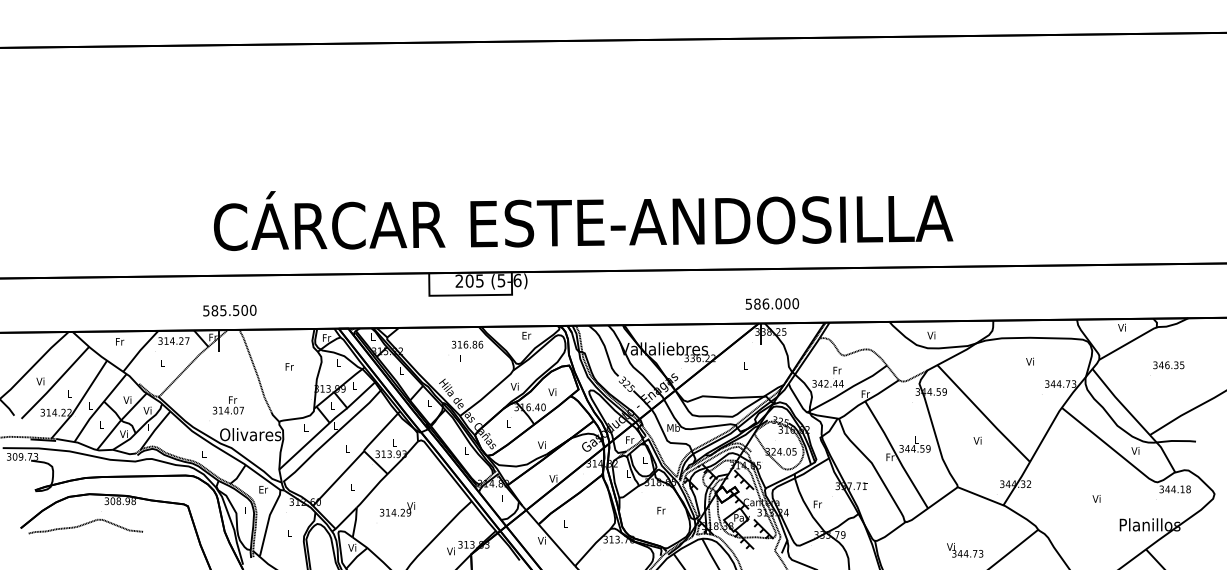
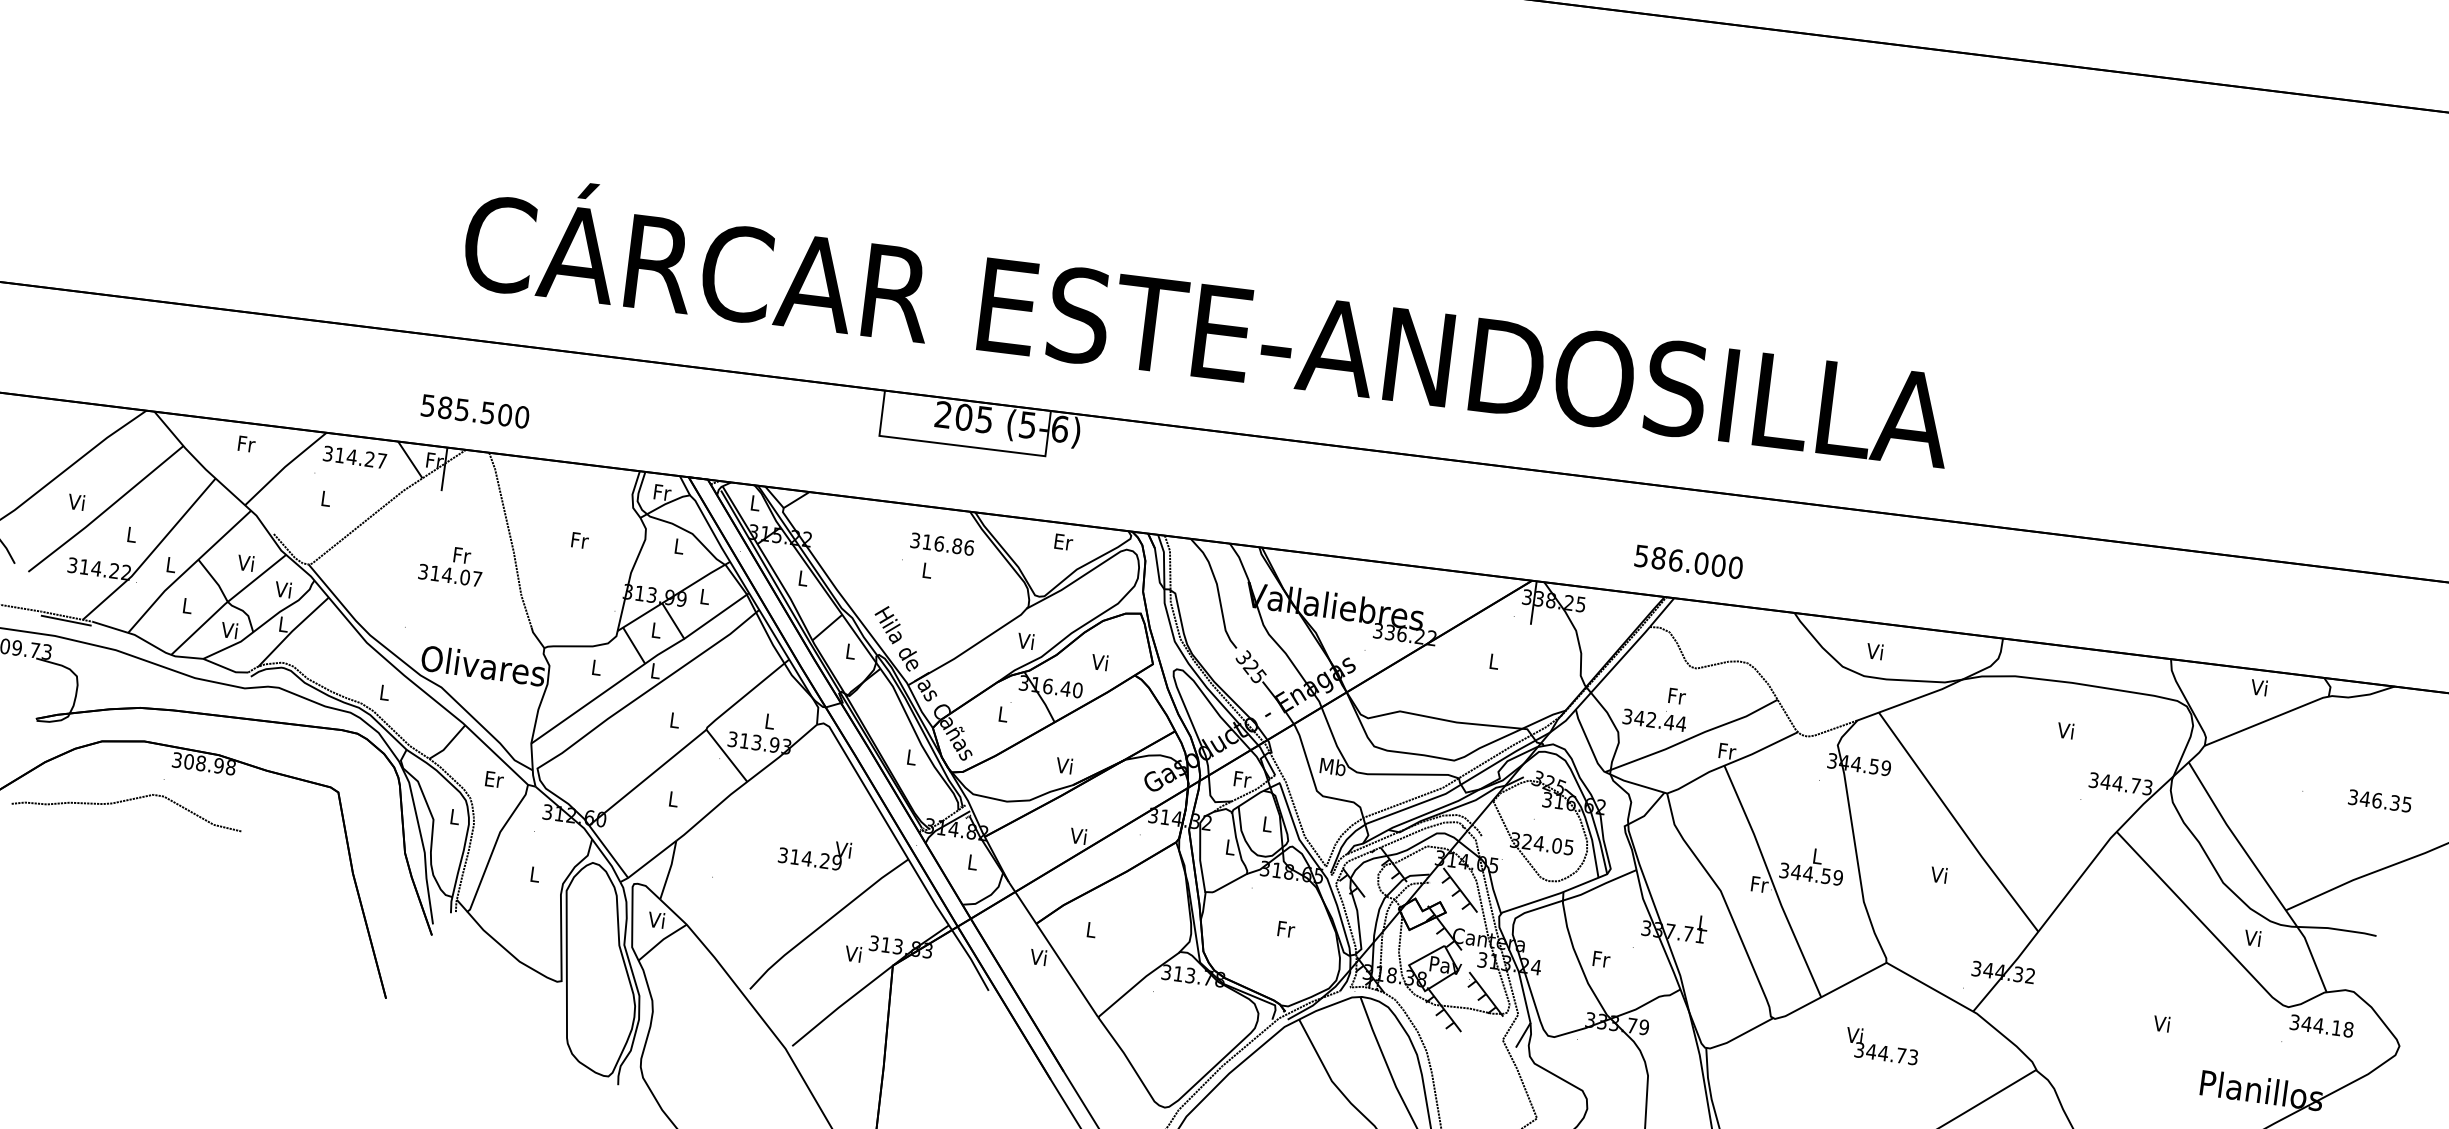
text: (772, 303) -> (1689, 561), moved
text: (1168, 365) -> (2379, 801), moved
text: (227, 405) -> (449, 564), moved
text: (397, 509) -> (814, 853), moved
text: (965, 550) -> (1882, 1046), moved

